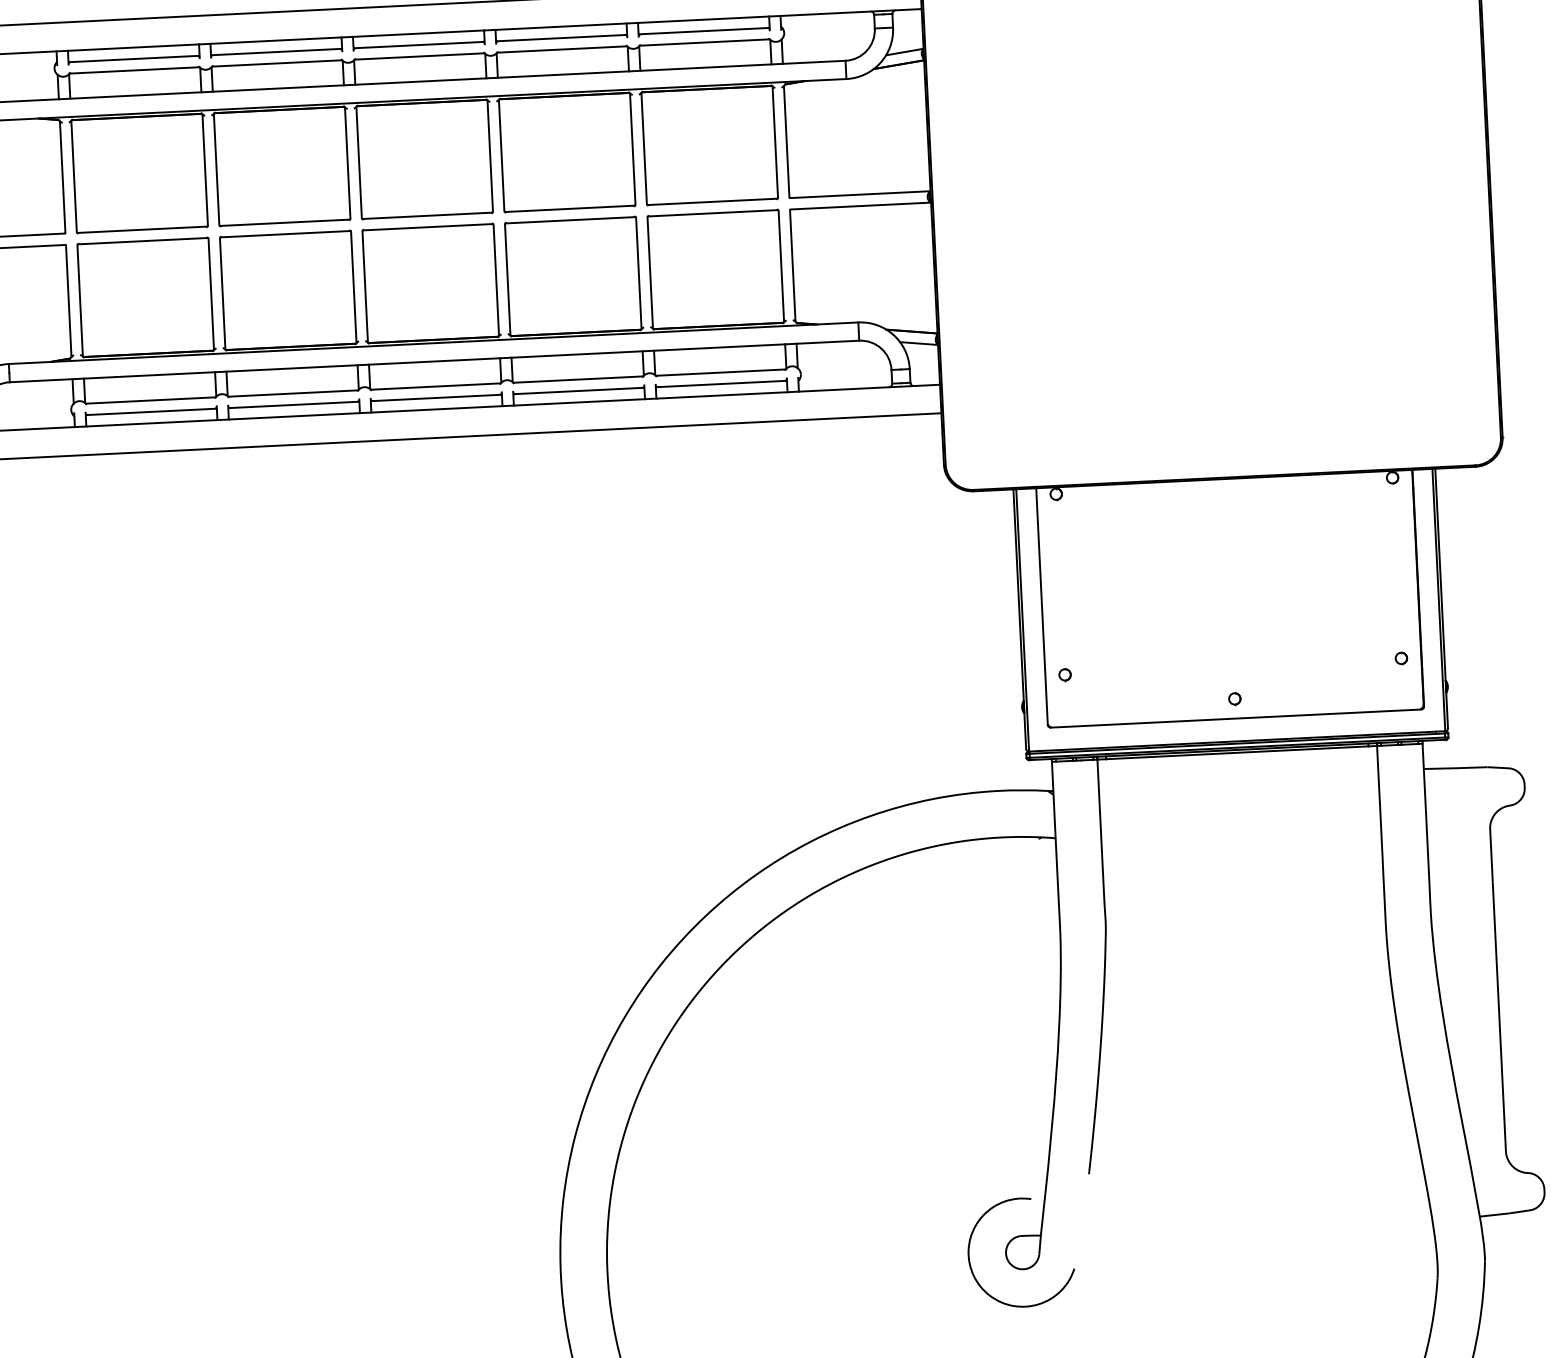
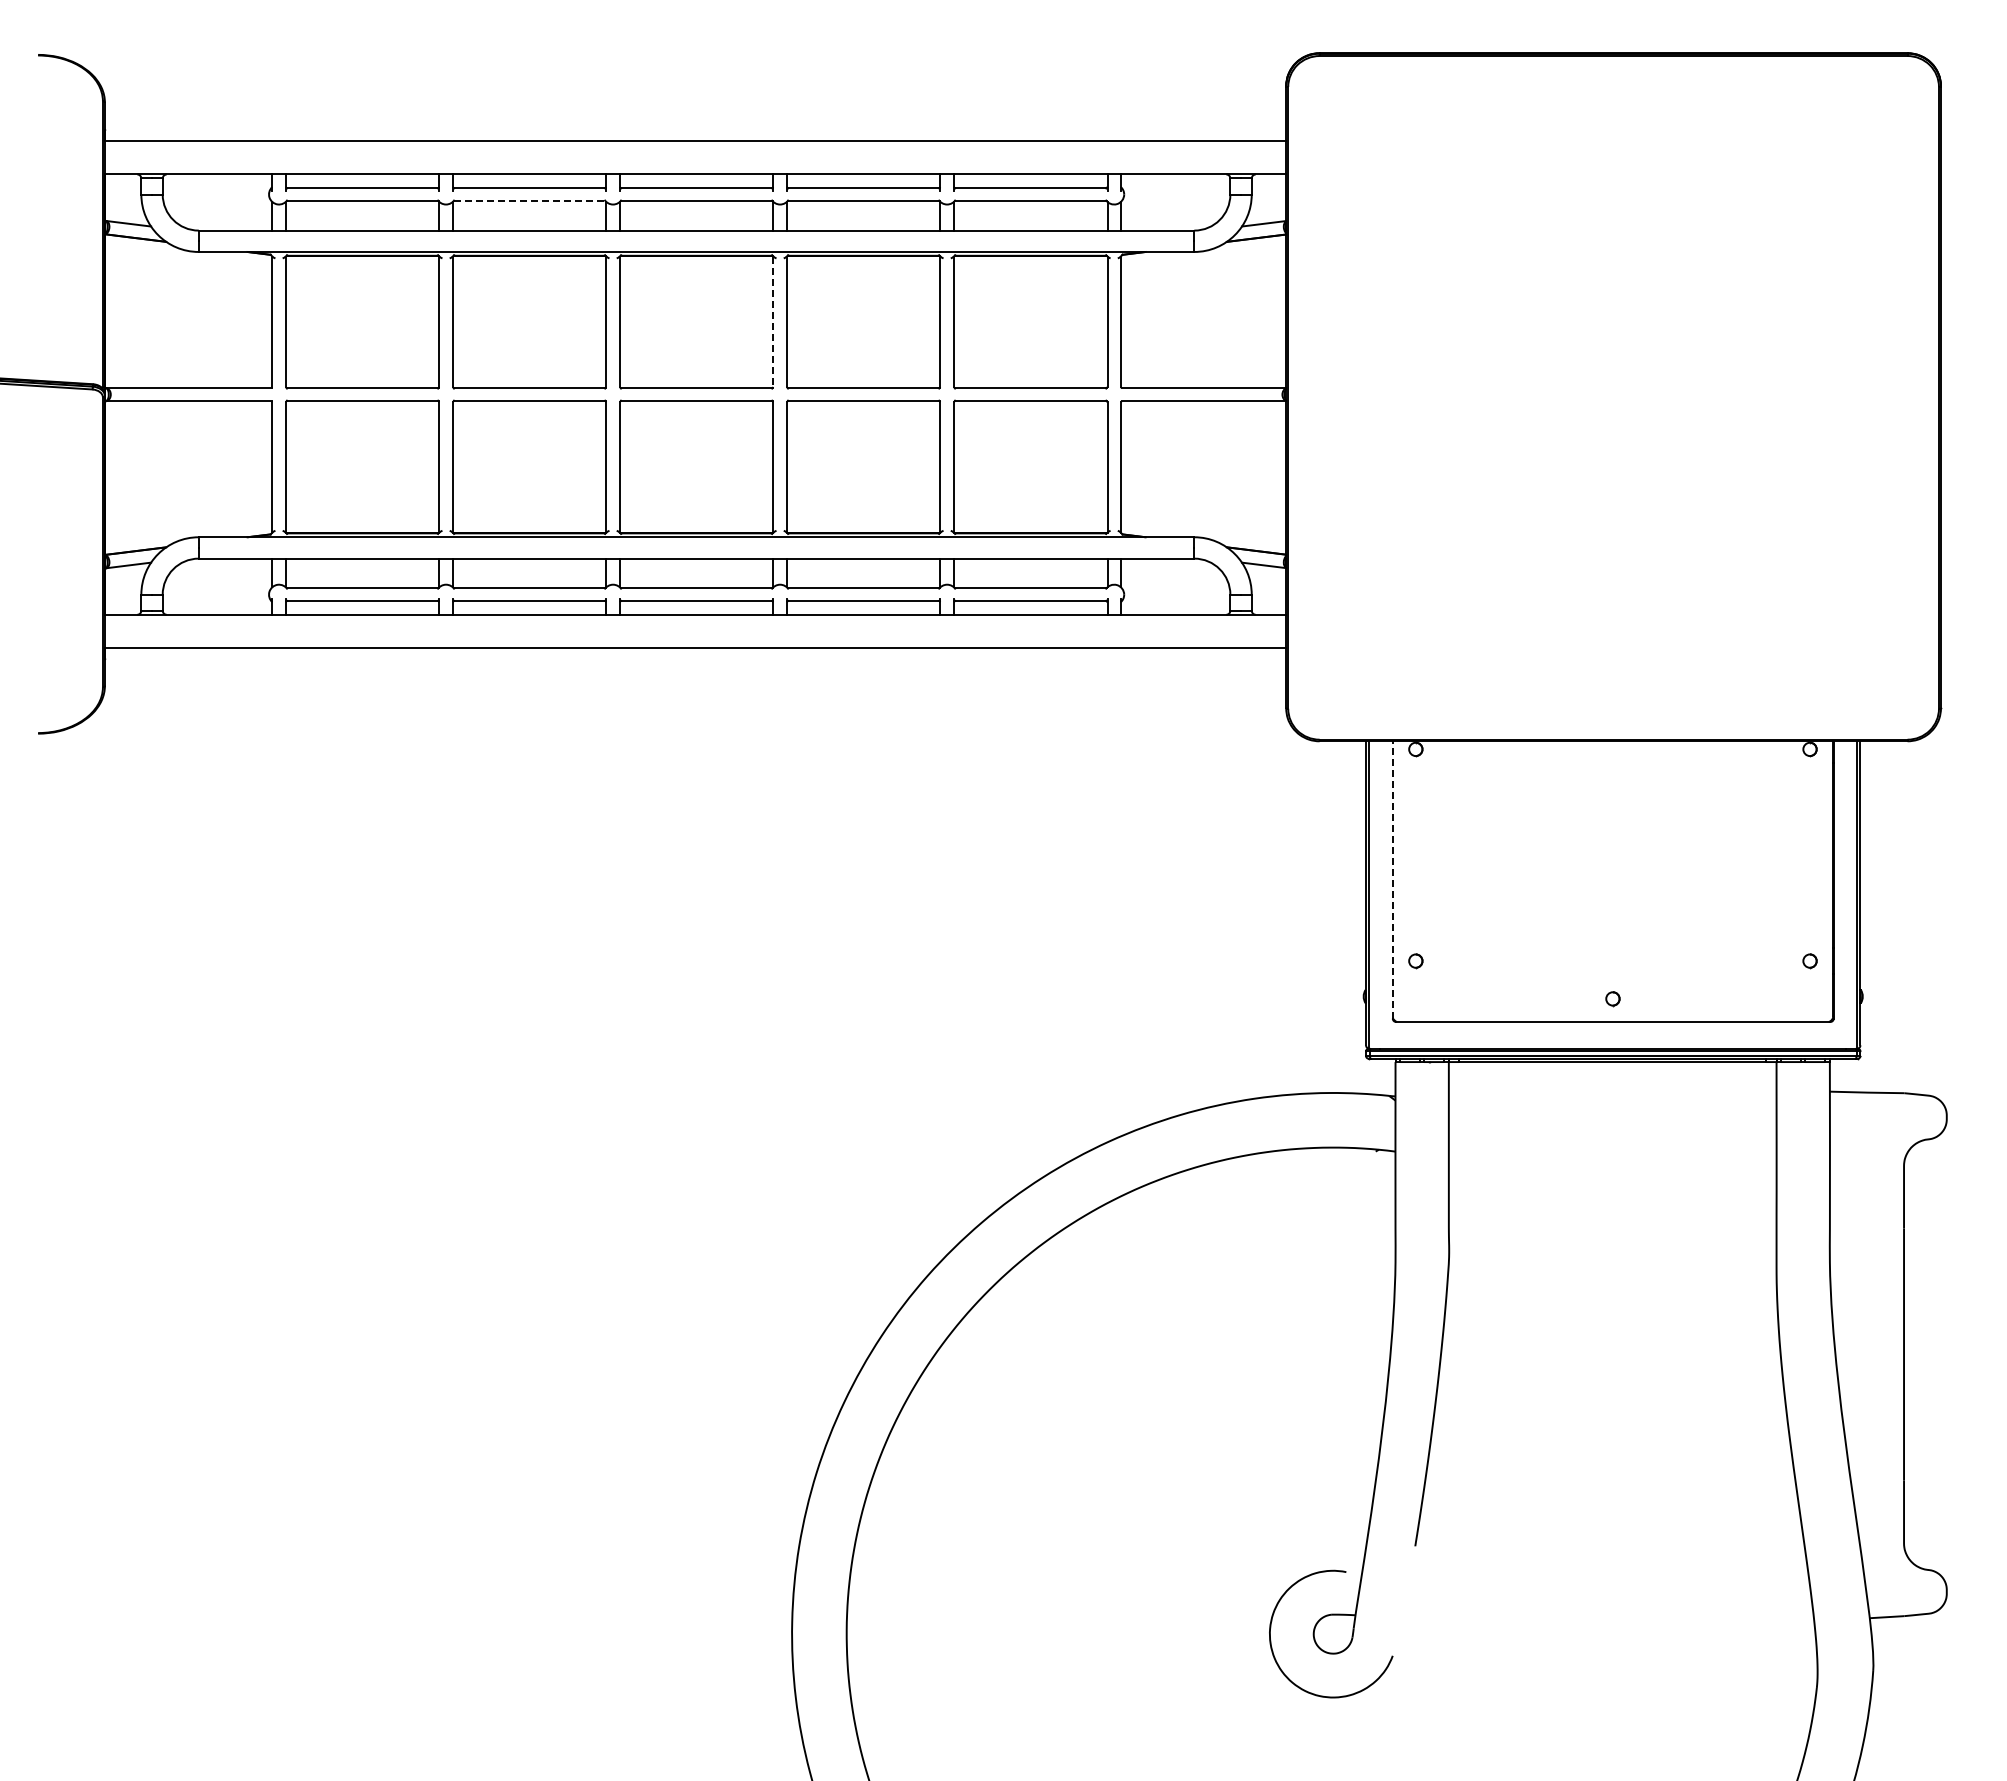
line: (277, 63) -> (530, 201), solid -> dashed
line: (490, 156) -> (773, 322), solid -> dashed
line: (1041, 606) -> (1392, 879), solid -> dashed

